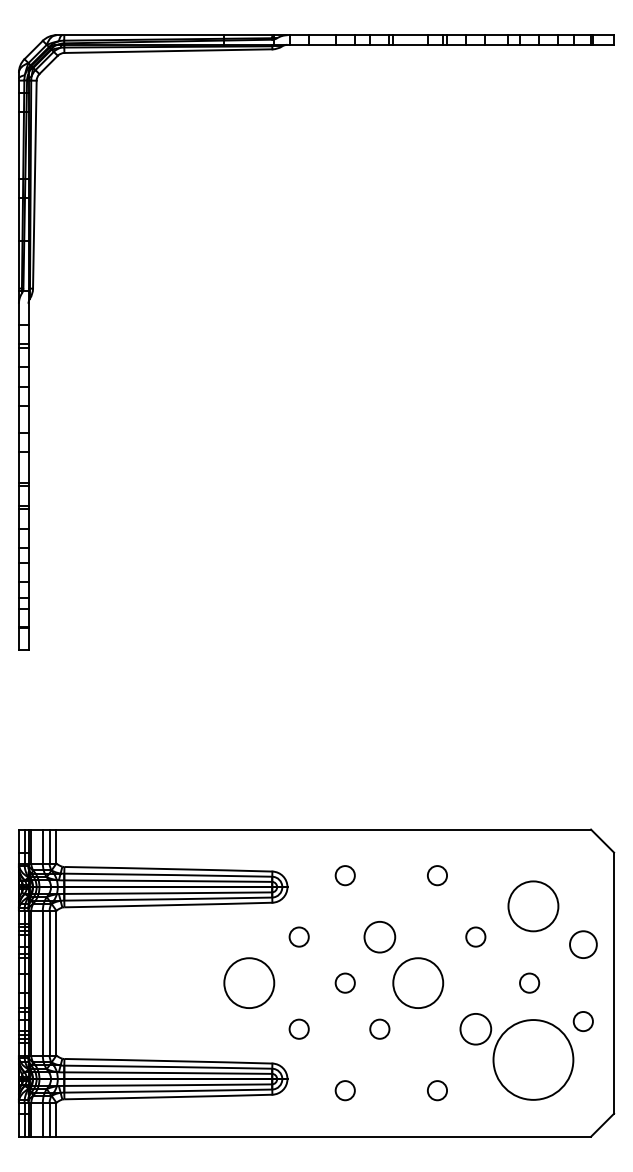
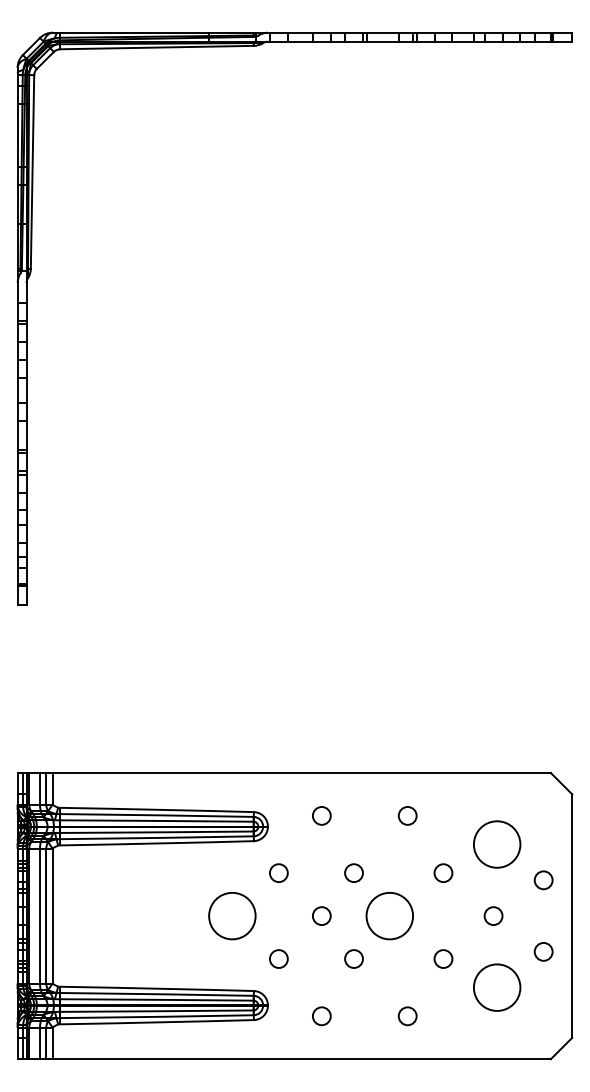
circle: (379, 936) -> (353, 872), size x0.62
circle: (583, 944) -> (543, 880), size x0.71
circle: (475, 1028) -> (443, 958), size x0.62
circle: (532, 1059) -> (496, 987), size x0.62

